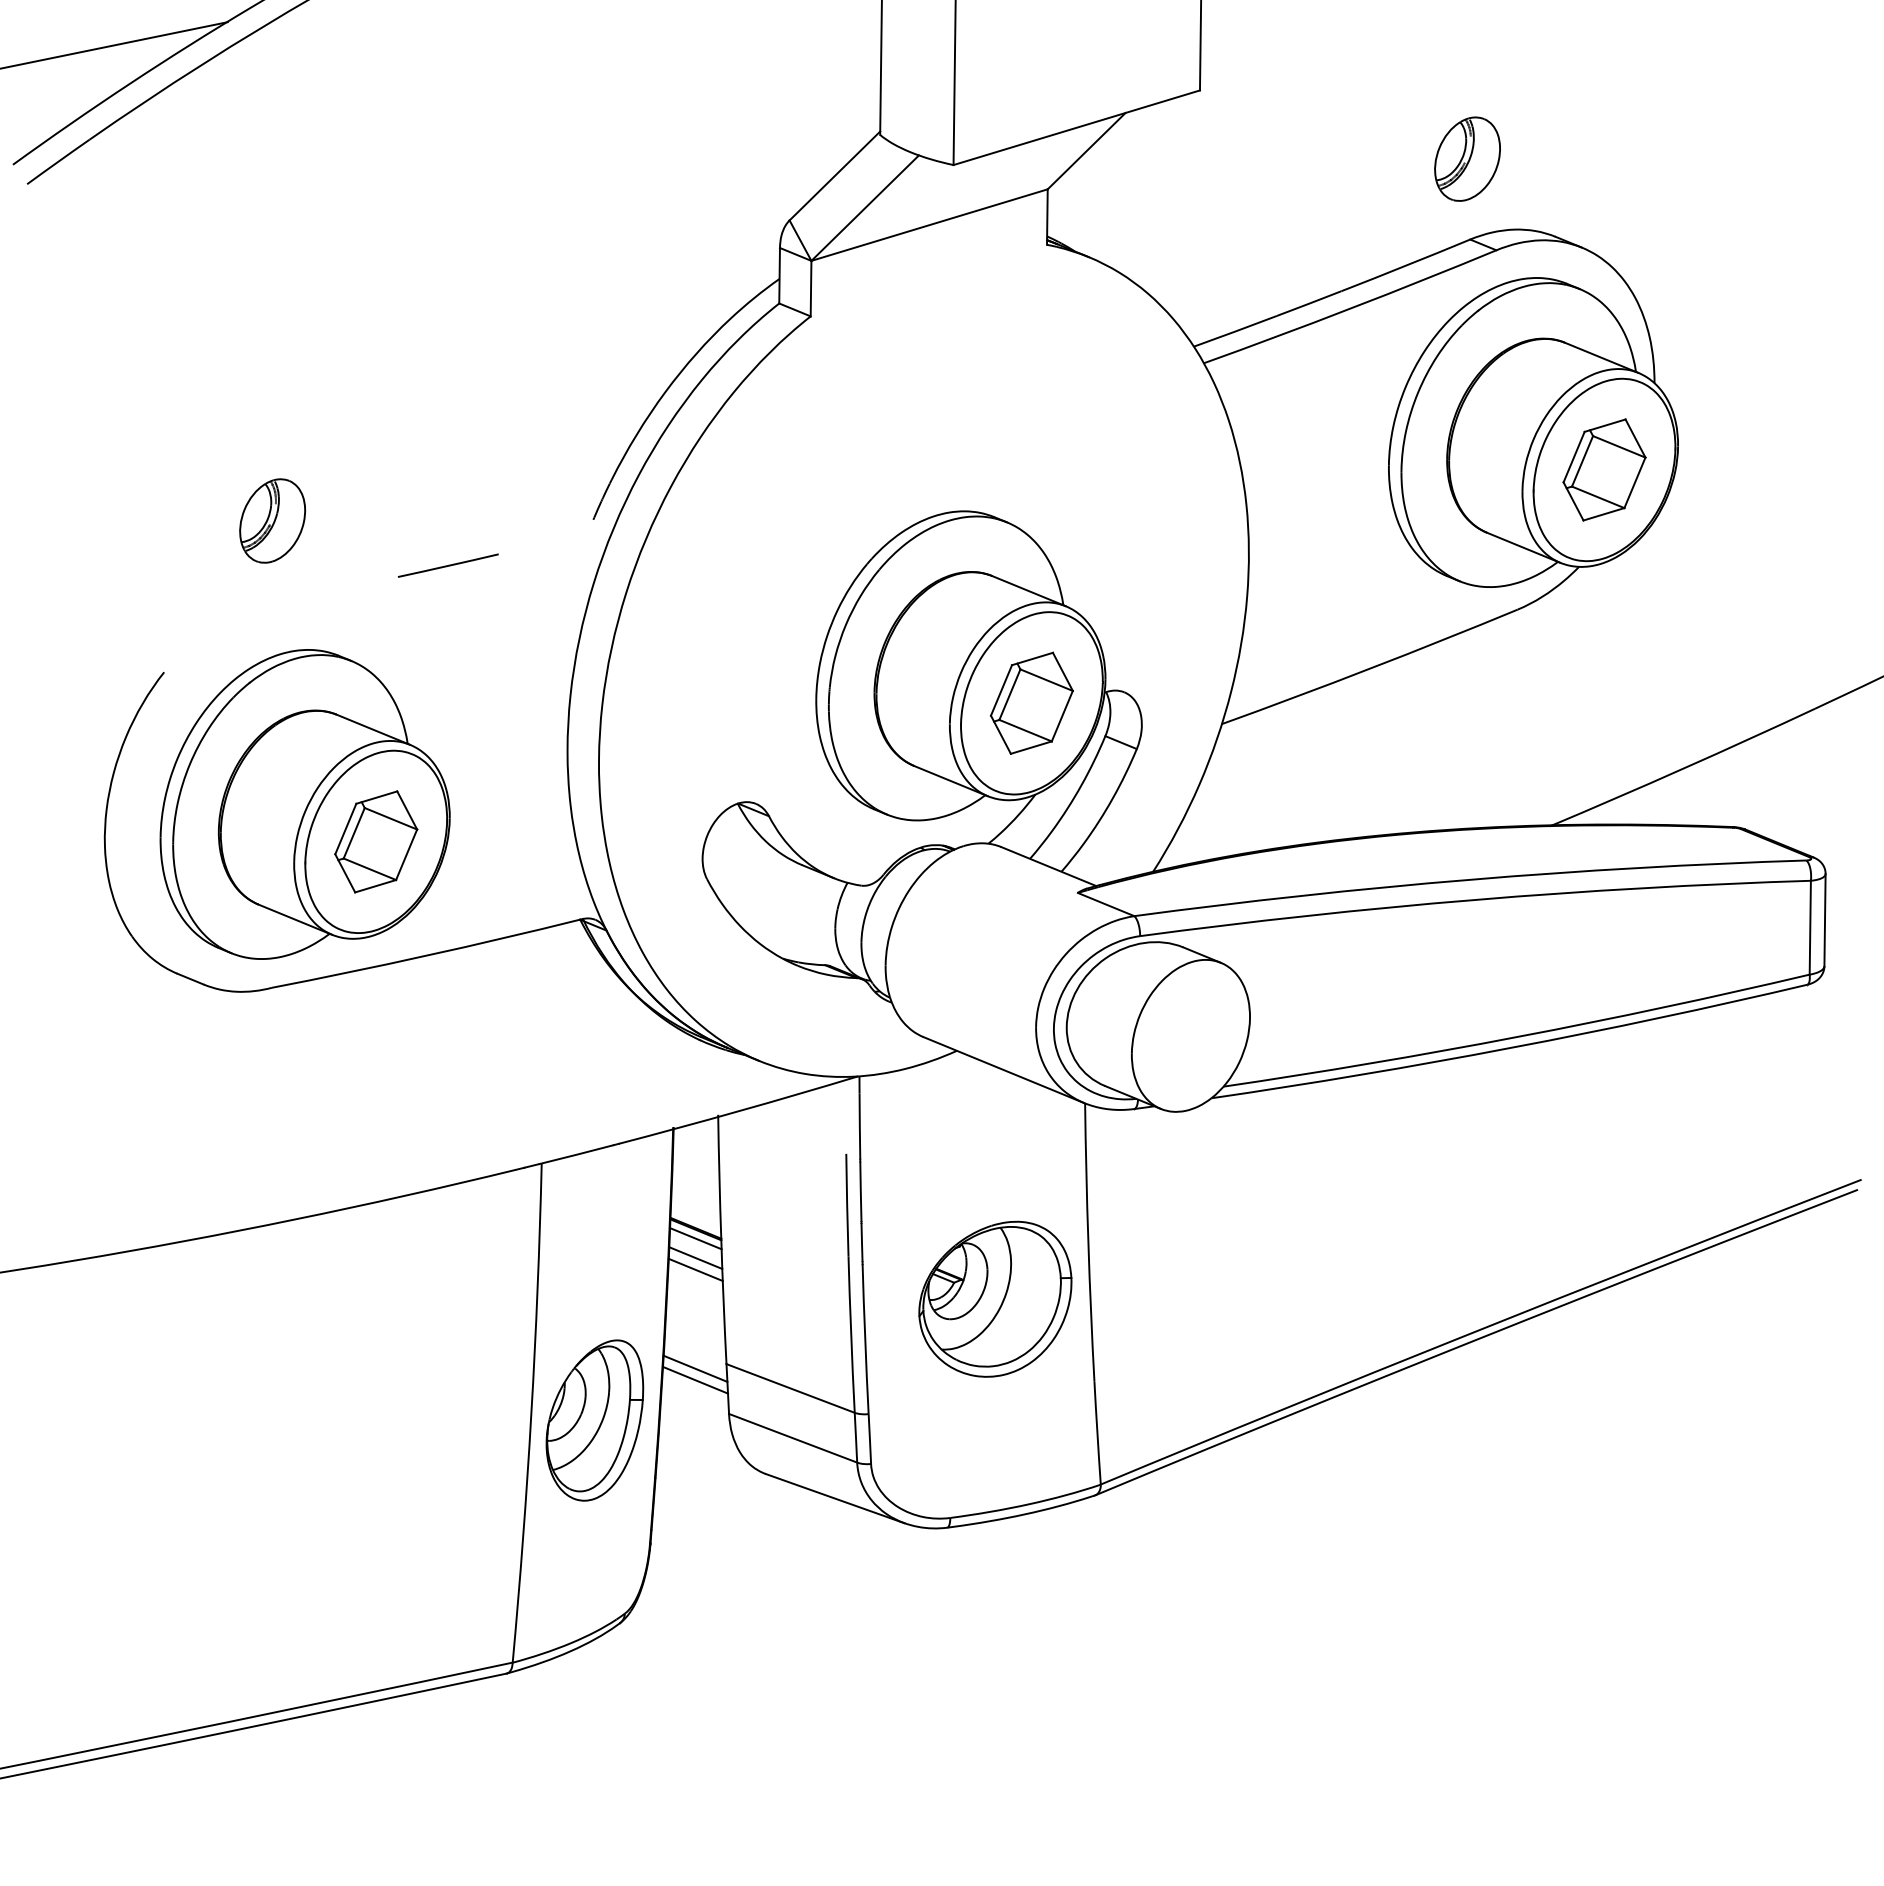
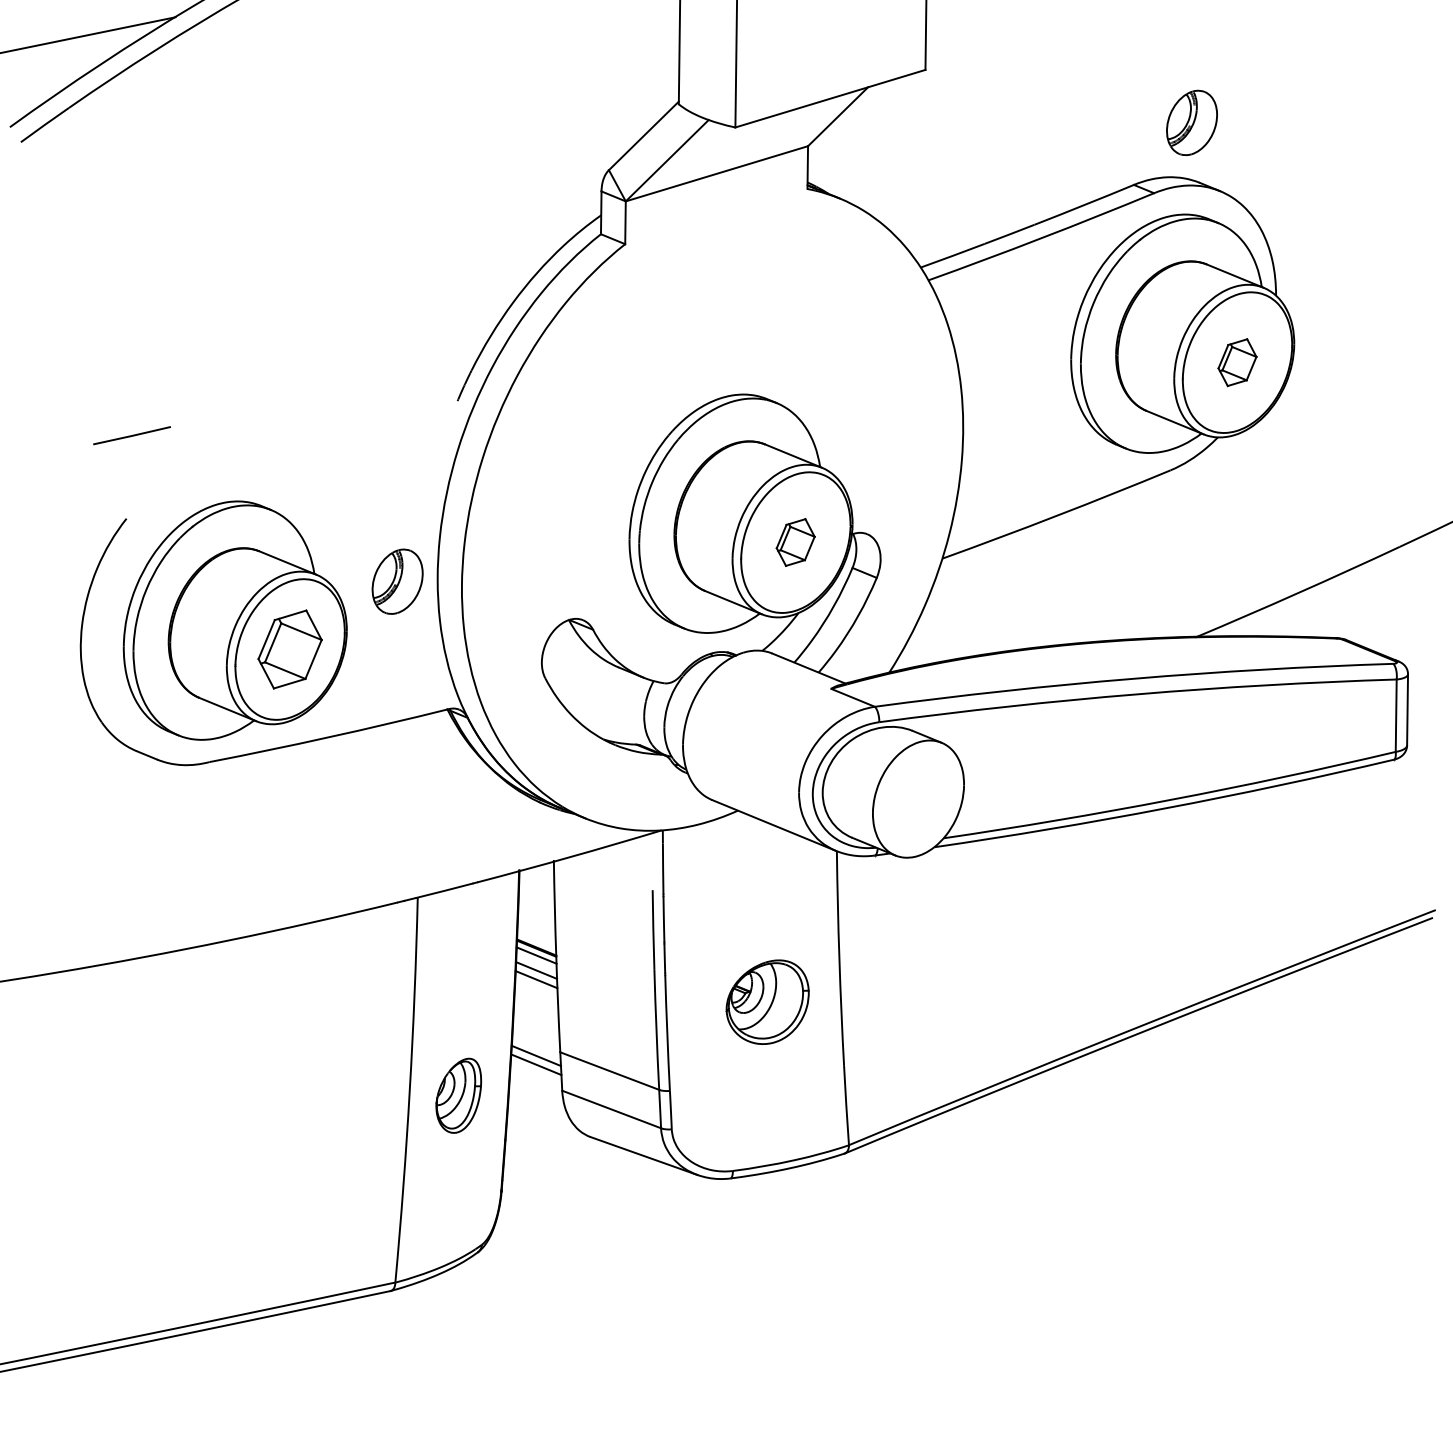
part: (1467, 158) -> (1191, 122), moved
part: (1604, 469) -> (1237, 362), size x0.6
part: (272, 520) -> (397, 581), moved
line: (447, 565) -> (131, 435), moved
part: (1031, 702) -> (795, 542), size x0.6
part: (995, 1298) -> (767, 1001), size x0.7
part: (594, 1420) -> (458, 1095), size x0.6

